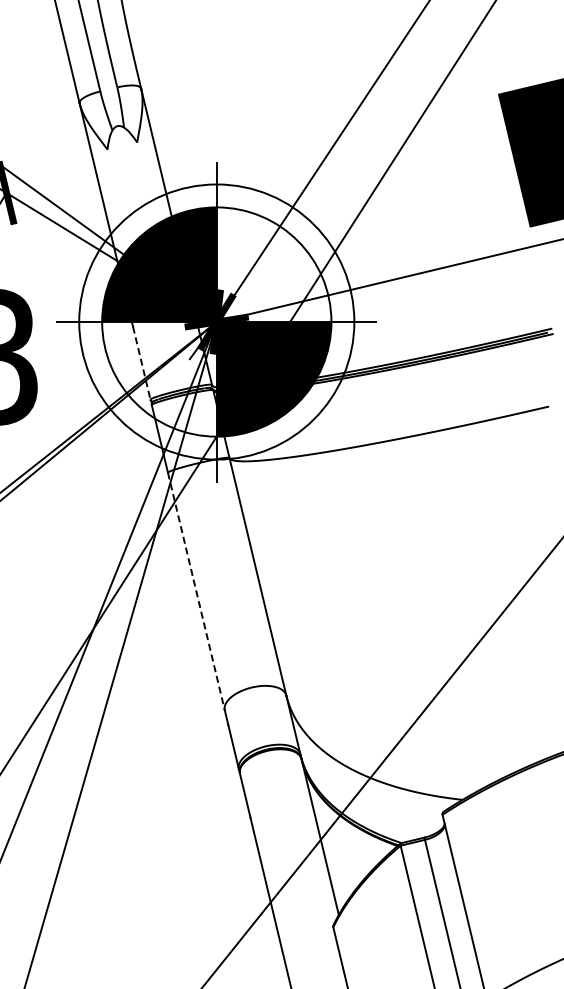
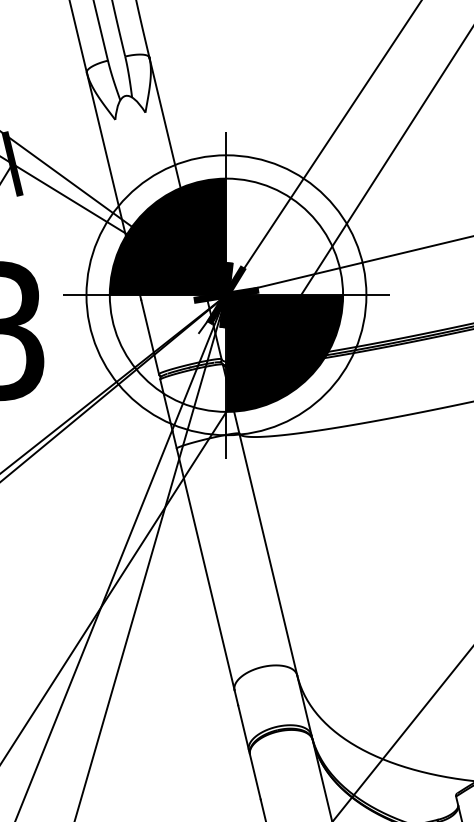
line: (141, 363) -> (149, 337), dashed -> solid
line: (196, 591) -> (205, 569), dashed -> solid

